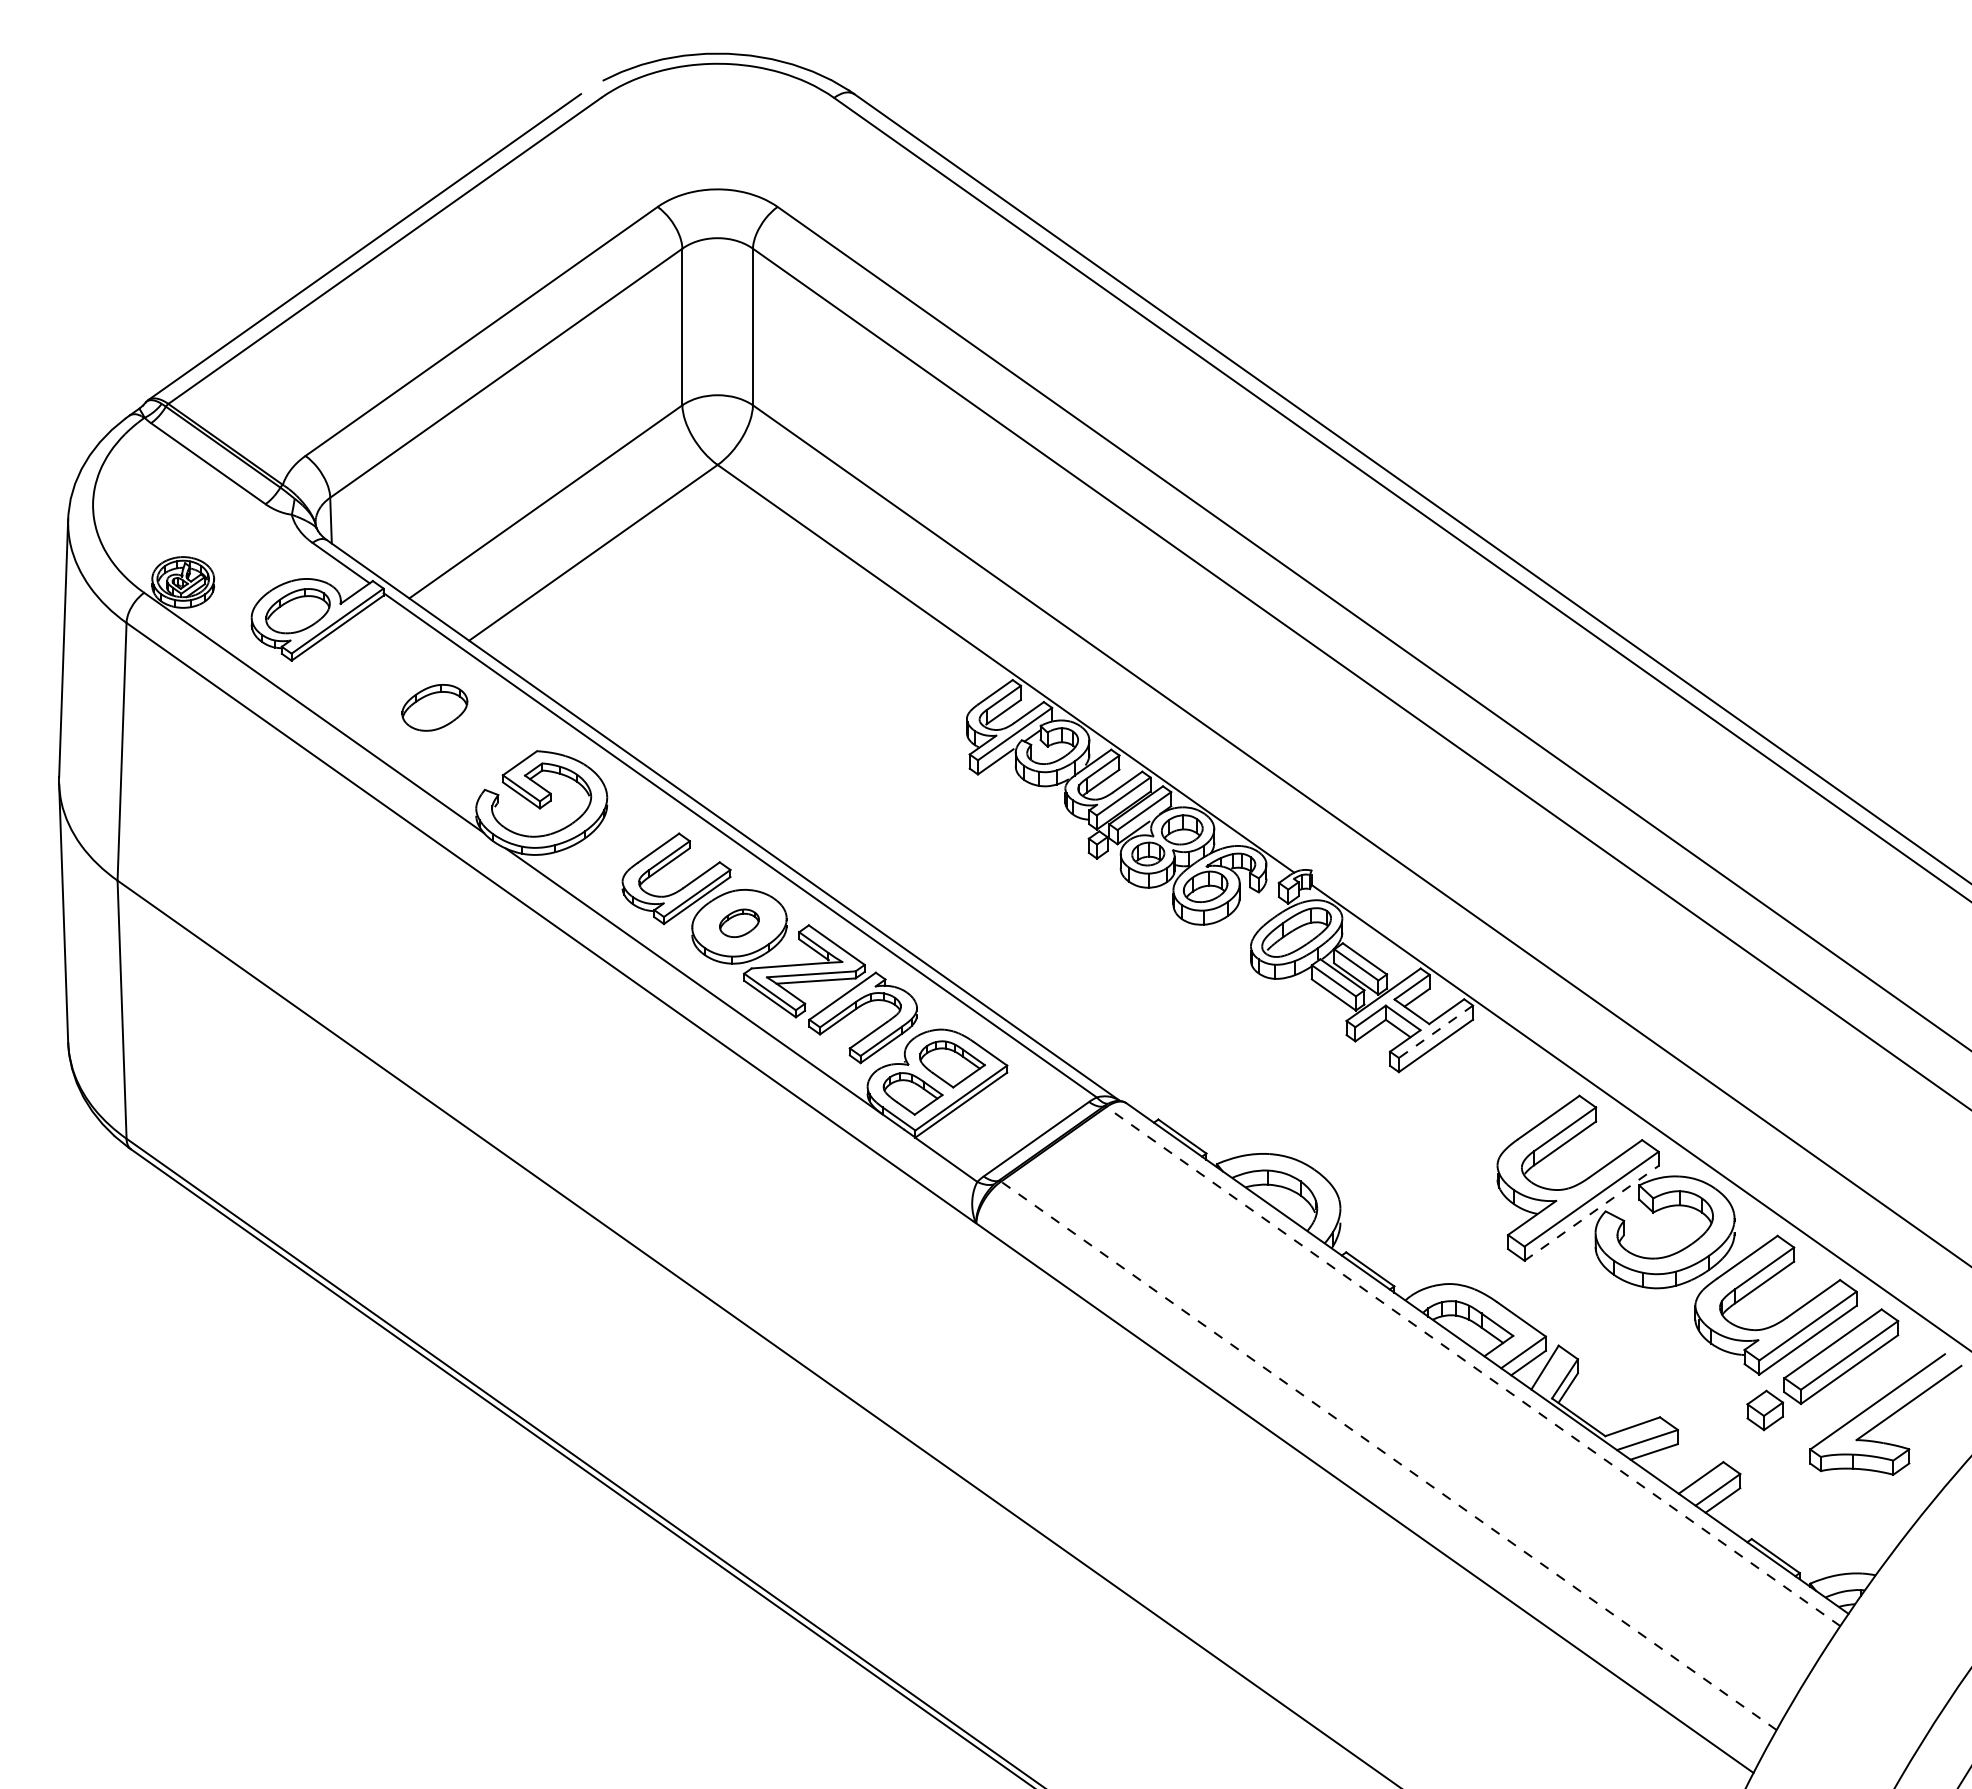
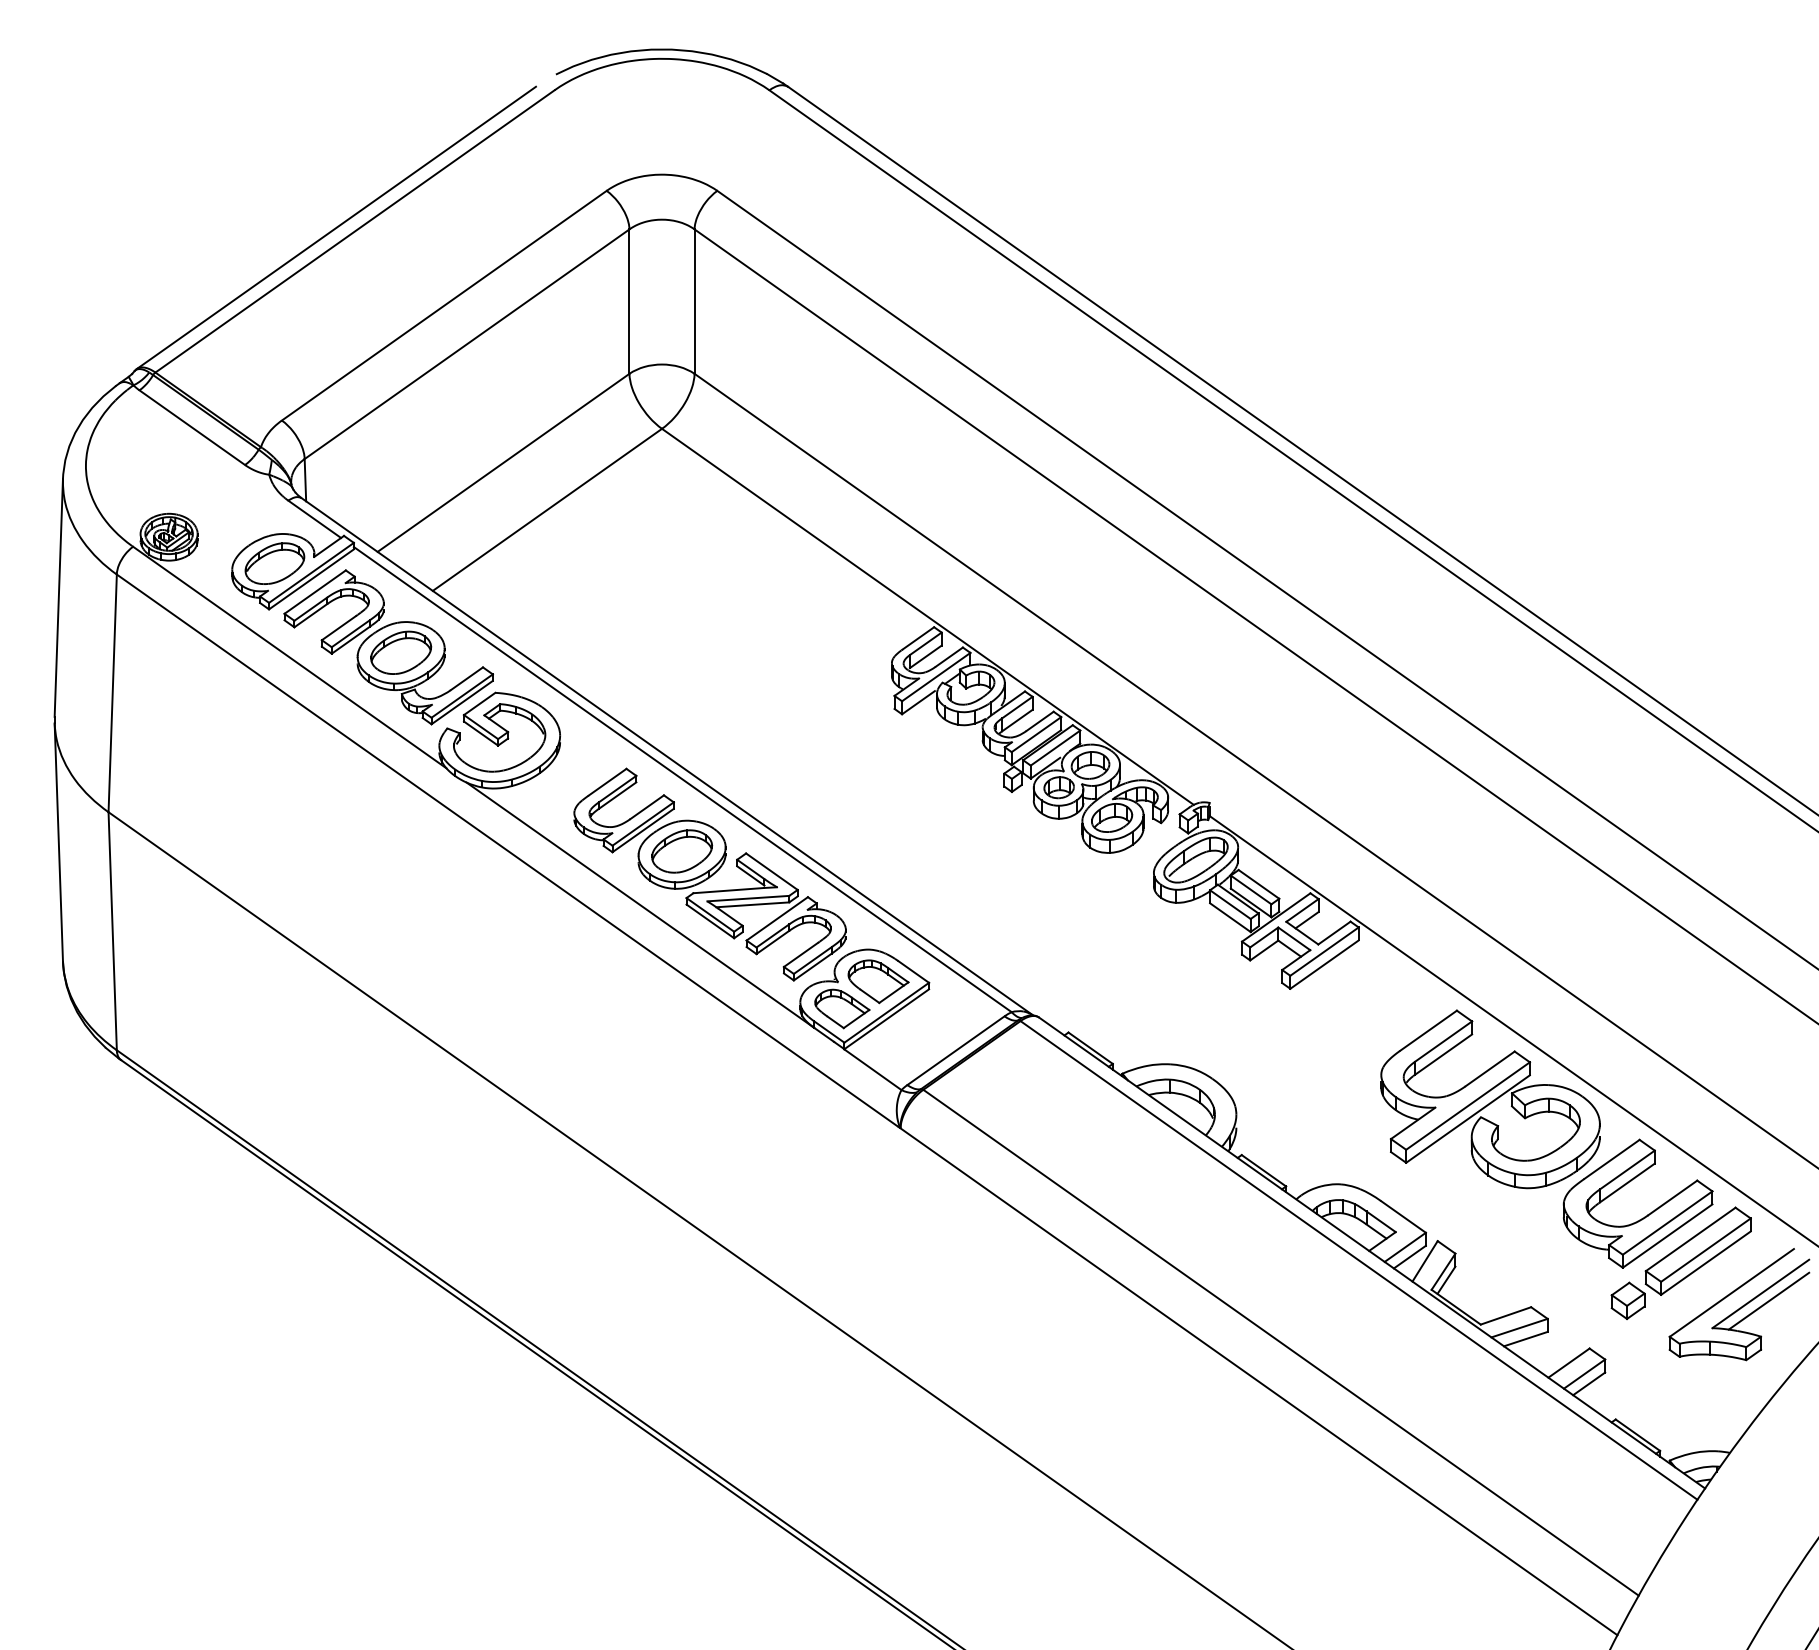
part: (421, 701) -> (388, 646), added
part: (739, 923) -> (682, 851), size x1.67
line: (1435, 1032) -> (1324, 952), dashed -> solid
line: (1592, 1213) -> (1468, 1119), dashed -> solid
line: (1473, 1366) -> (1359, 1260), dashed -> solid
line: (1917, 1410) -> (1768, 1300), added
line: (1388, 1455) -> (1280, 1342), dashed -> solid

